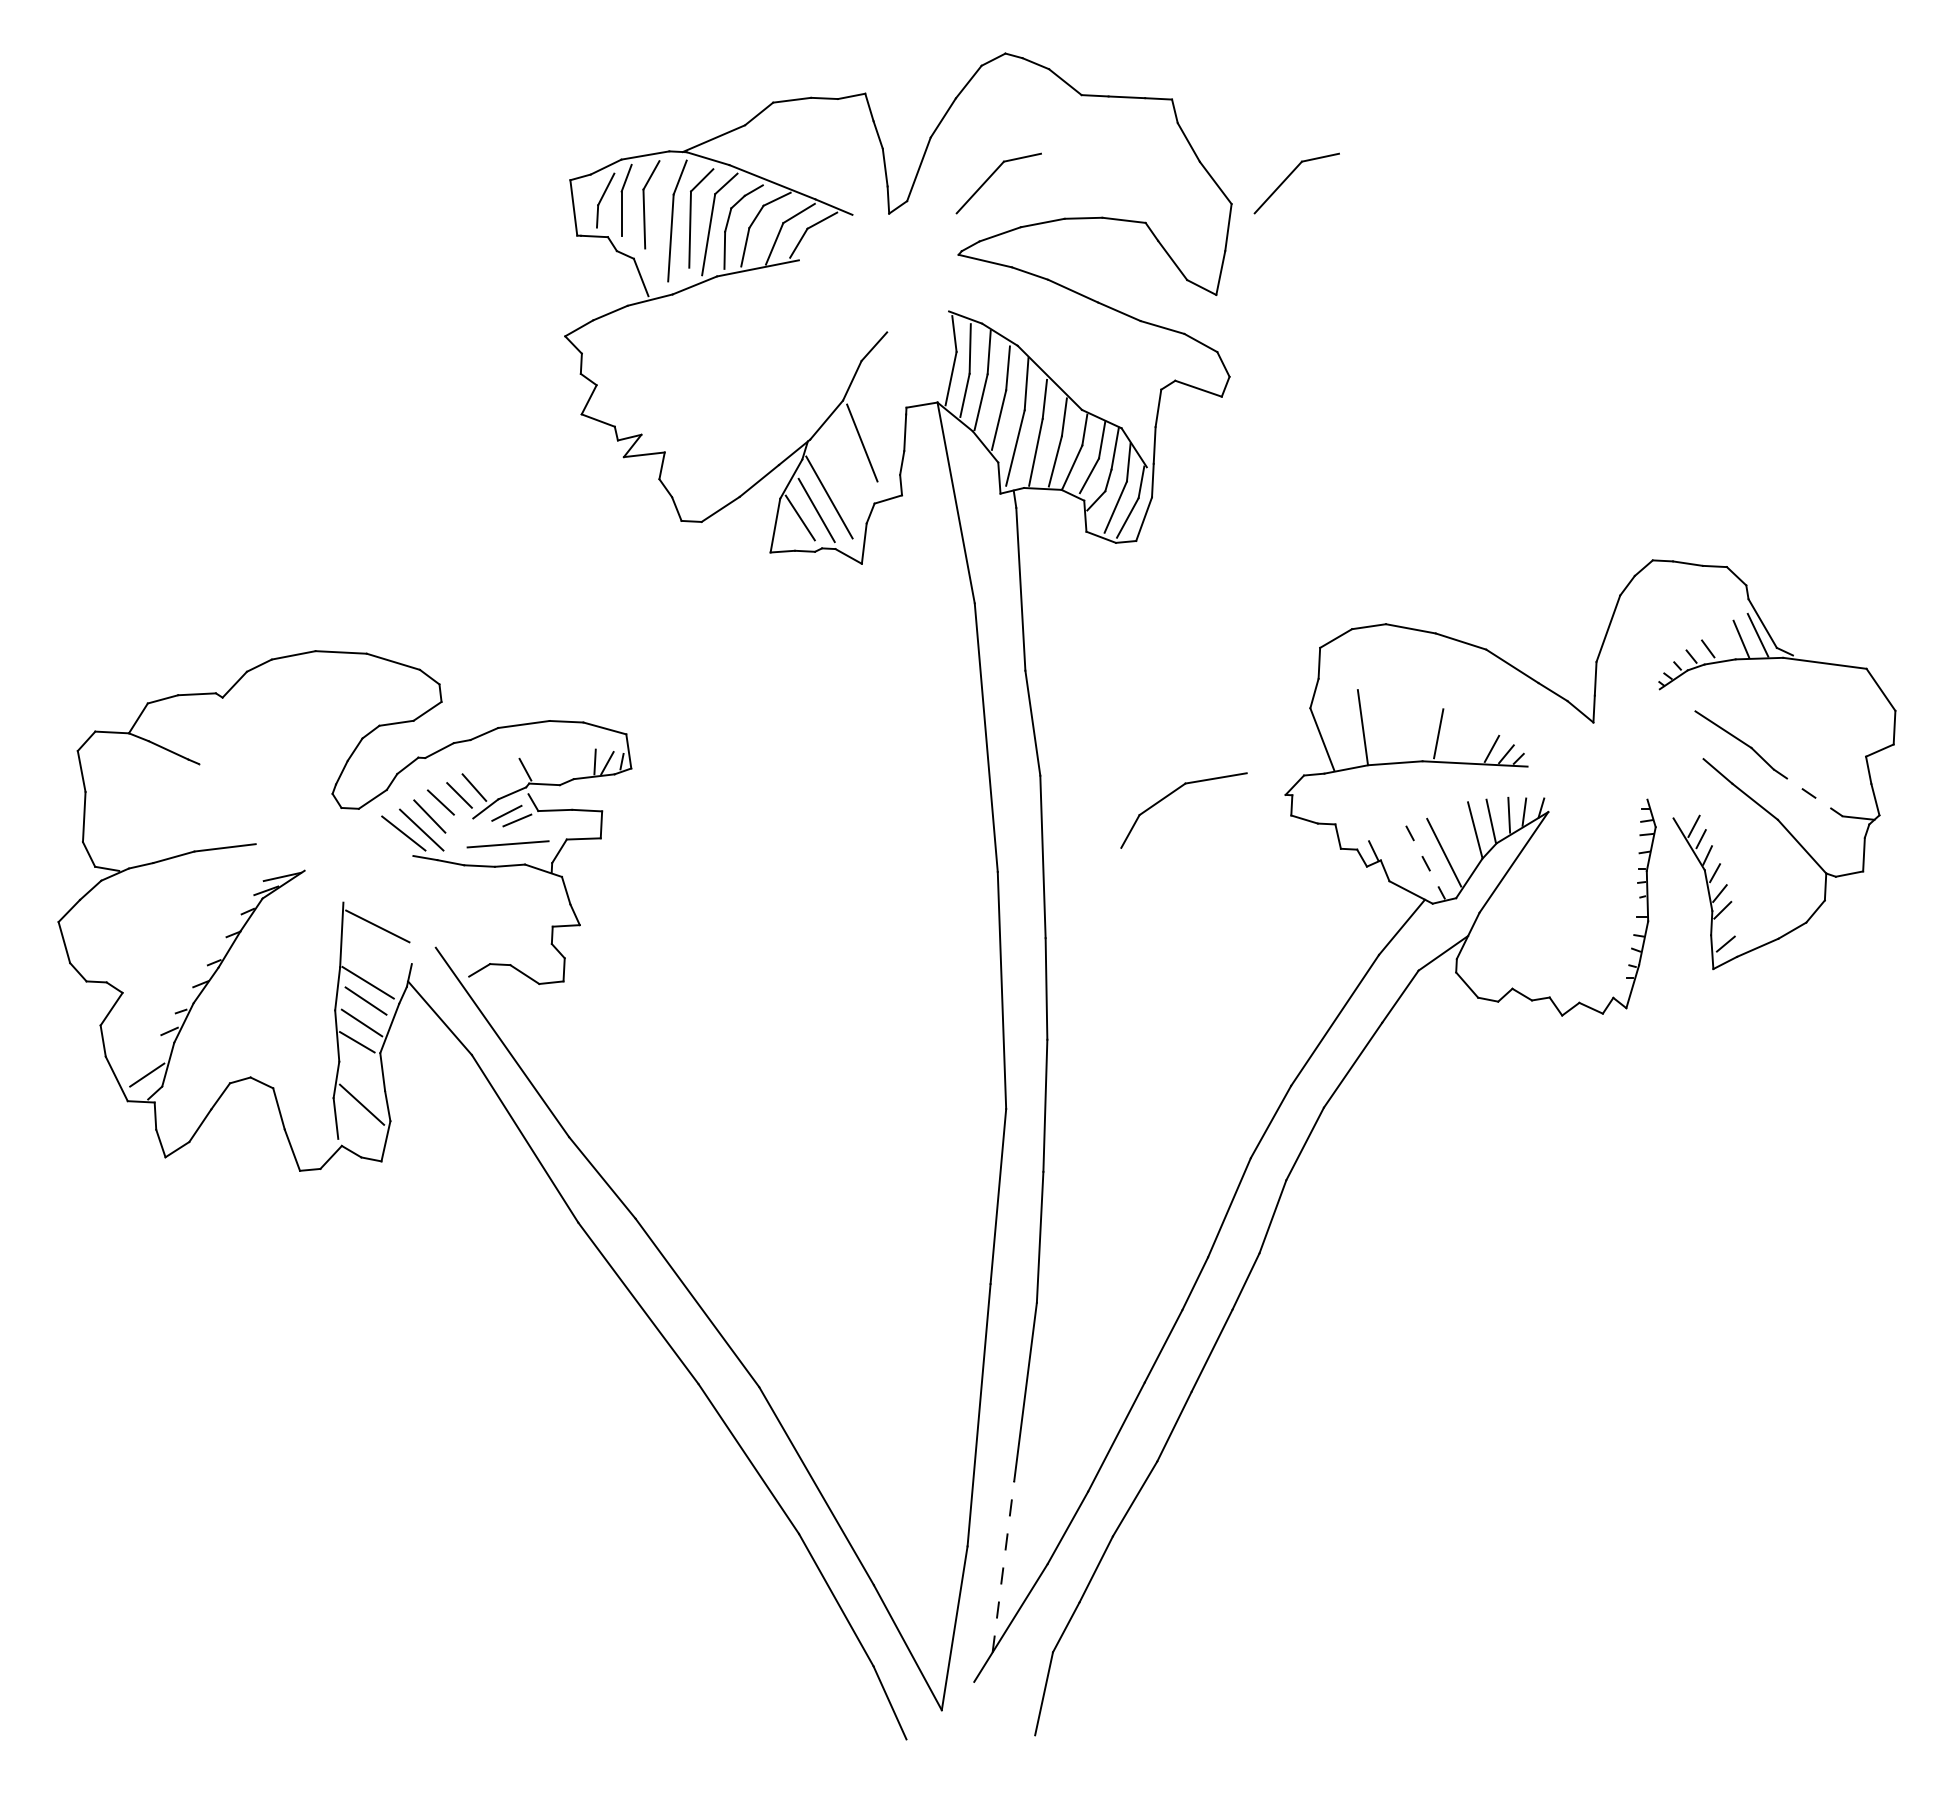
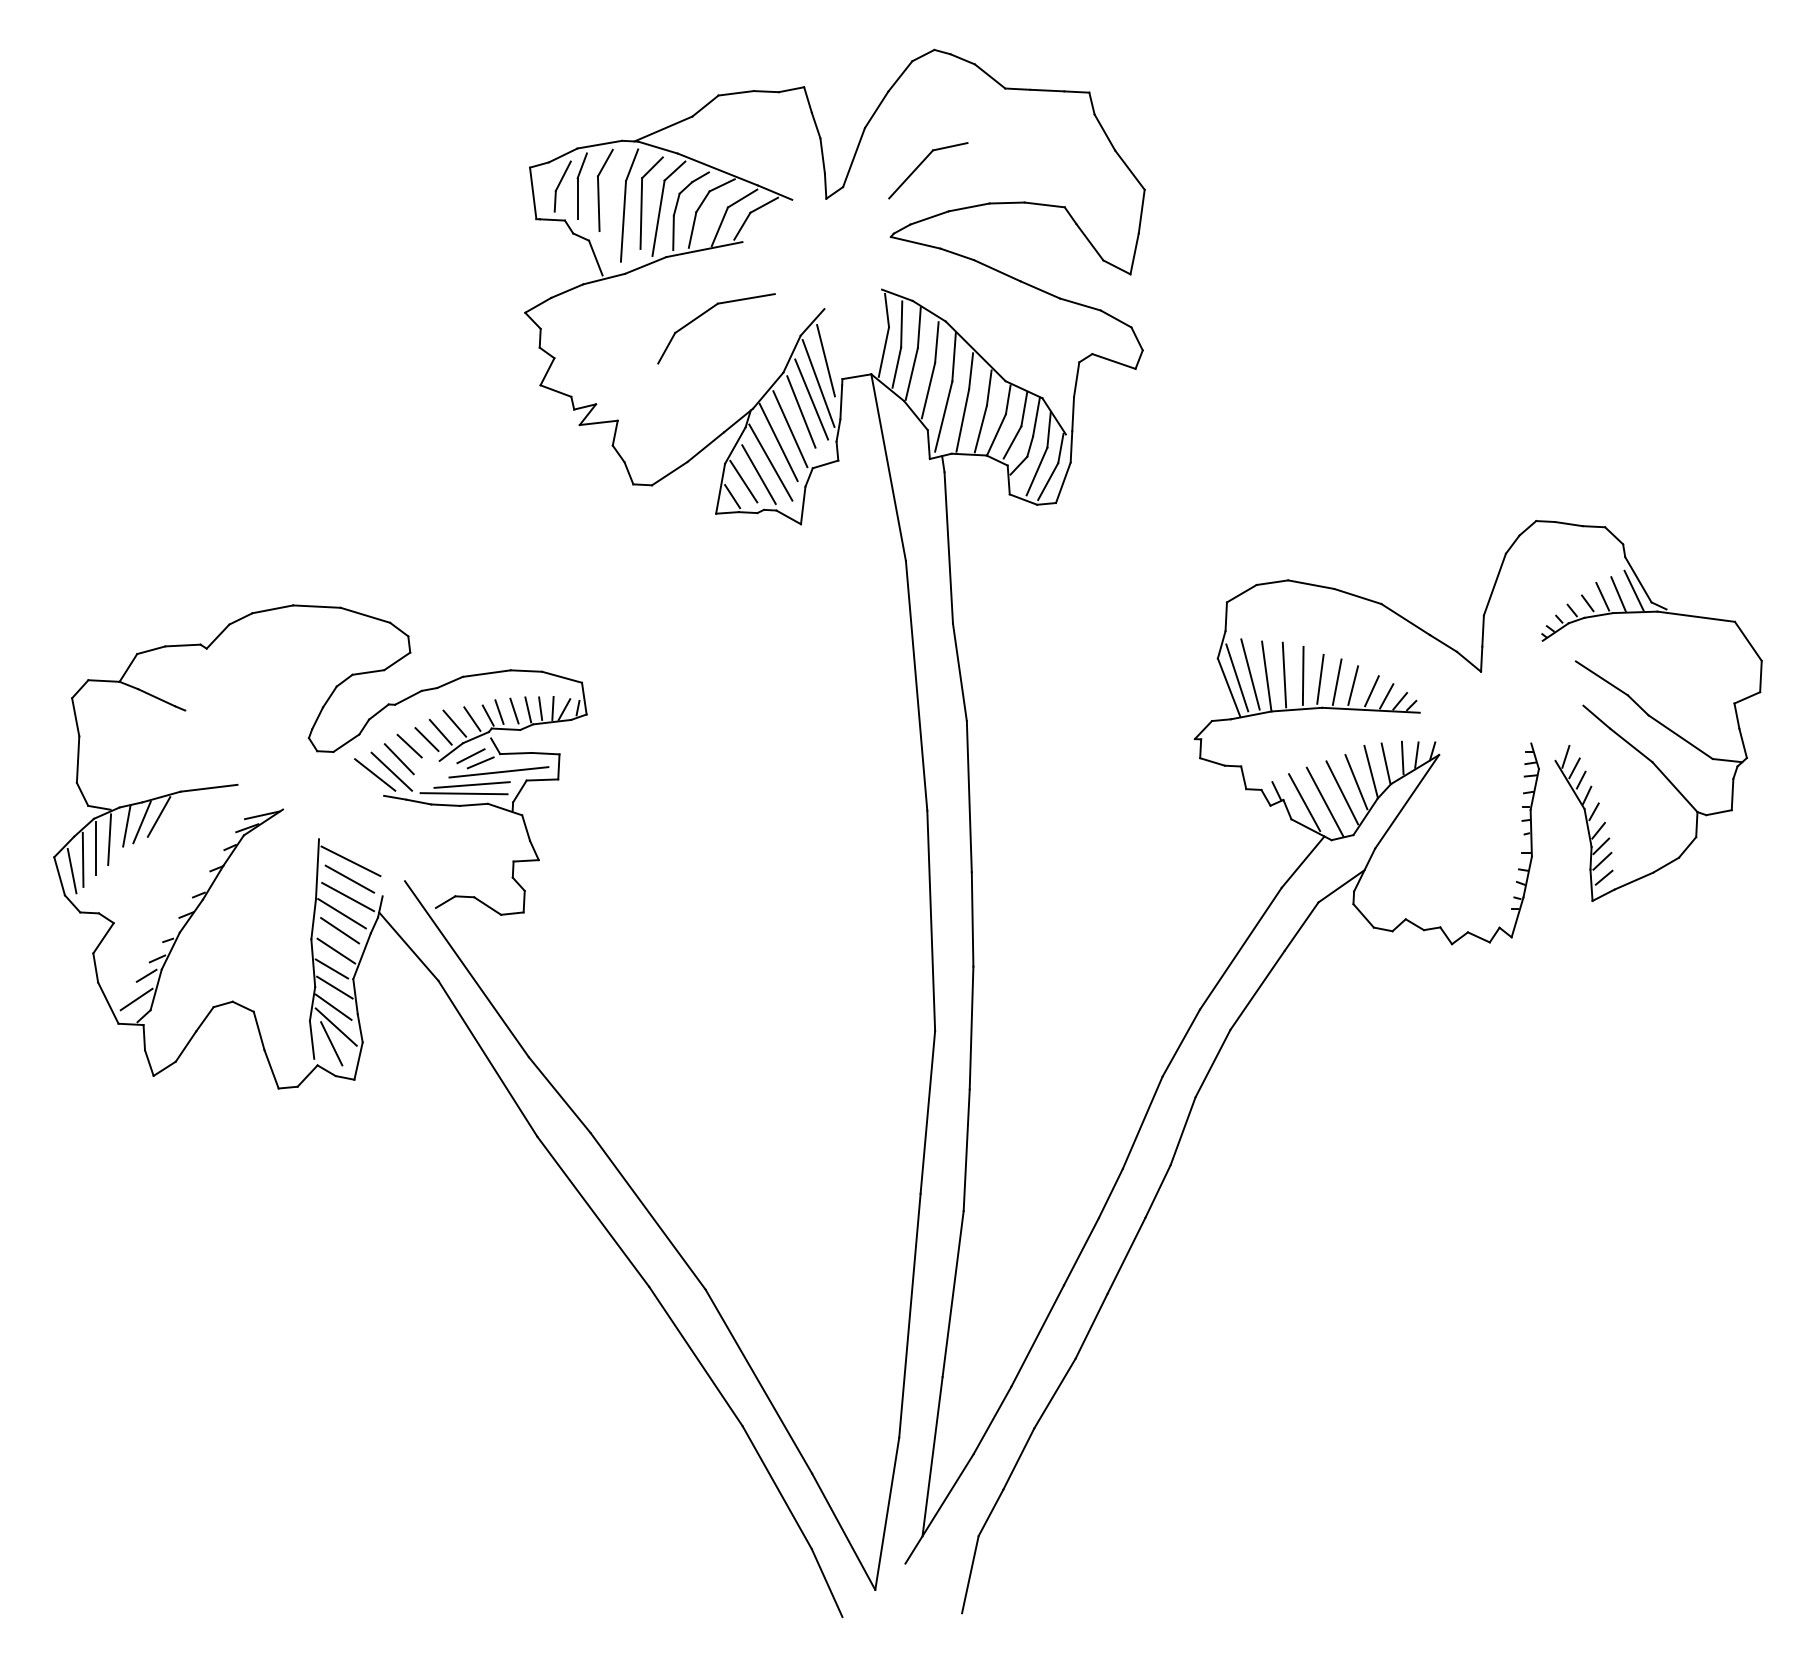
part: (1289, 176) -> (1198, 164), removed
line: (888, 387) -> (825, 360), added
line: (880, 412) -> (818, 383), added
line: (873, 429) -> (811, 399), added
line: (850, 461) -> (790, 429), added
line: (837, 475) -> (778, 442), added
line: (788, 533) -> (732, 496), added
line: (1724, 641) -> (1602, 596), added
line: (1345, 725) -> (1250, 674), added
line: (1381, 725) -> (1284, 674), added
line: (1401, 726) -> (1302, 675), added
line: (1330, 729) -> (1236, 678), added
line: (1420, 730) -> (1320, 679), added
line: (1455, 737) -> (1352, 685), added
line: (1475, 743) -> (1371, 691), added
line: (581, 762) -> (540, 708), added
line: (568, 763) -> (528, 709), added
line: (553, 764) -> (514, 710), added
line: (537, 765) -> (499, 711), added
line: (508, 773) -> (472, 719), added
line: (489, 778) -> (454, 723), added
line: (1808, 792) -> (1680, 736), dashed -> solid
part: (1171, 794) -> (704, 313), moved
line: (1684, 813) -> (1565, 756), added
line: (536, 830) -> (498, 772), added
line: (1459, 841) -> (1356, 782), added
line: (499, 853) -> (464, 793), added
line: (1403, 862) -> (1304, 801), added
line: (1425, 862) -> (1324, 801), dashed -> solid
line: (171, 878) -> (159, 816), added
line: (152, 884) -> (141, 822), added
line: (136, 888) -> (126, 826), added
line: (117, 902) -> (109, 839), added
line: (103, 911) -> (95, 847), added
line: (89, 924) -> (82, 859), added
line: (1723, 926) -> (1601, 861), added
line: (77, 936) -> (71, 870), added
line: (376, 945) -> (349, 879), added
line: (374, 964) -> (347, 896), added
line: (157, 1049) -> (146, 975), added
line: (360, 1062) -> (334, 987), added
line: (358, 1083) -> (333, 1007), added
line: (356, 1122) -> (331, 1043), added
line: (1003, 1566) -> (932, 1456), dashed -> solid

